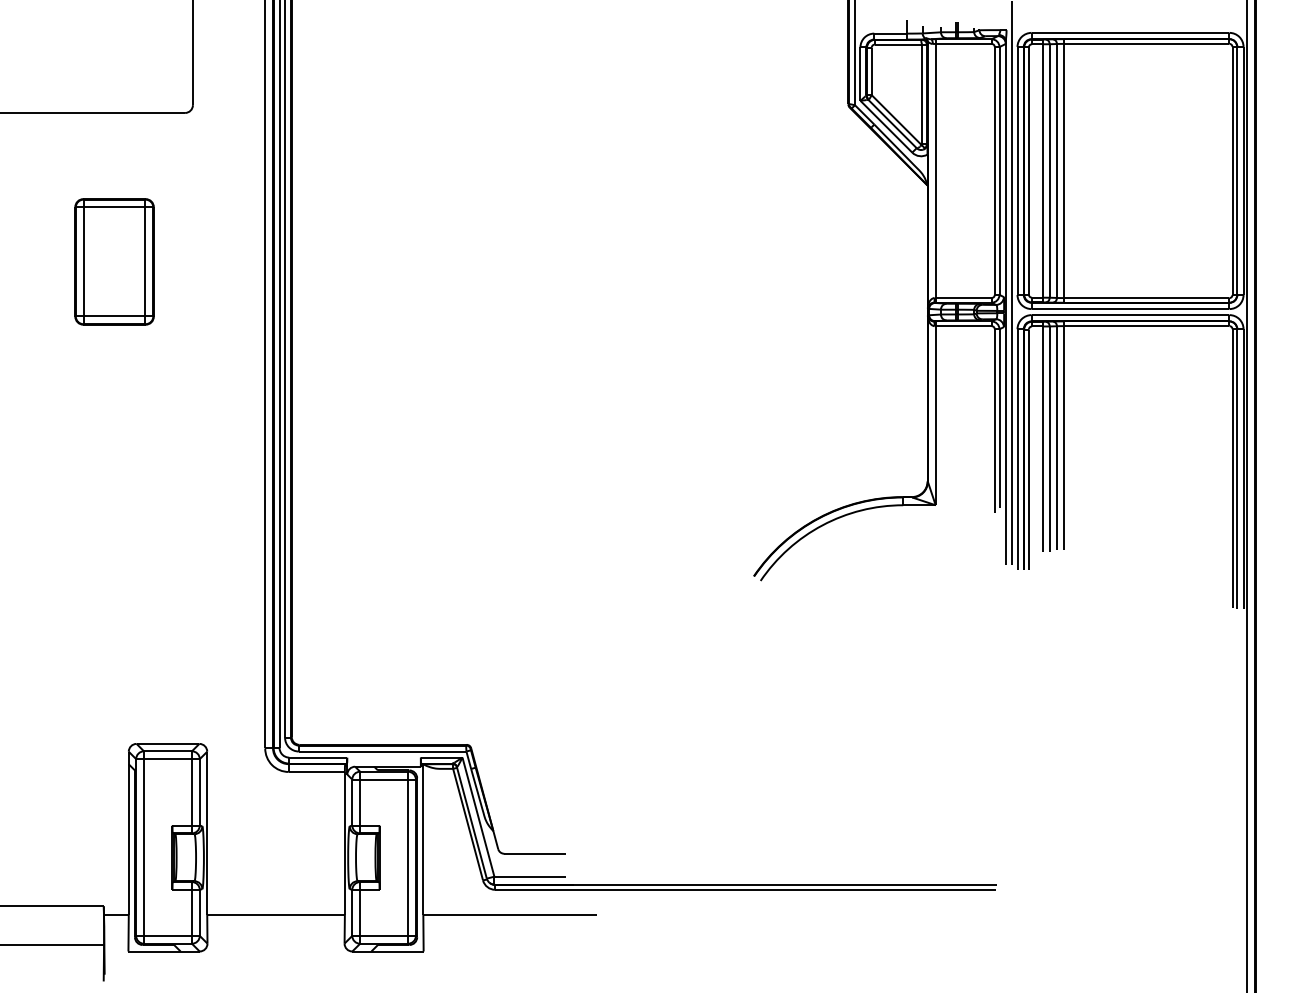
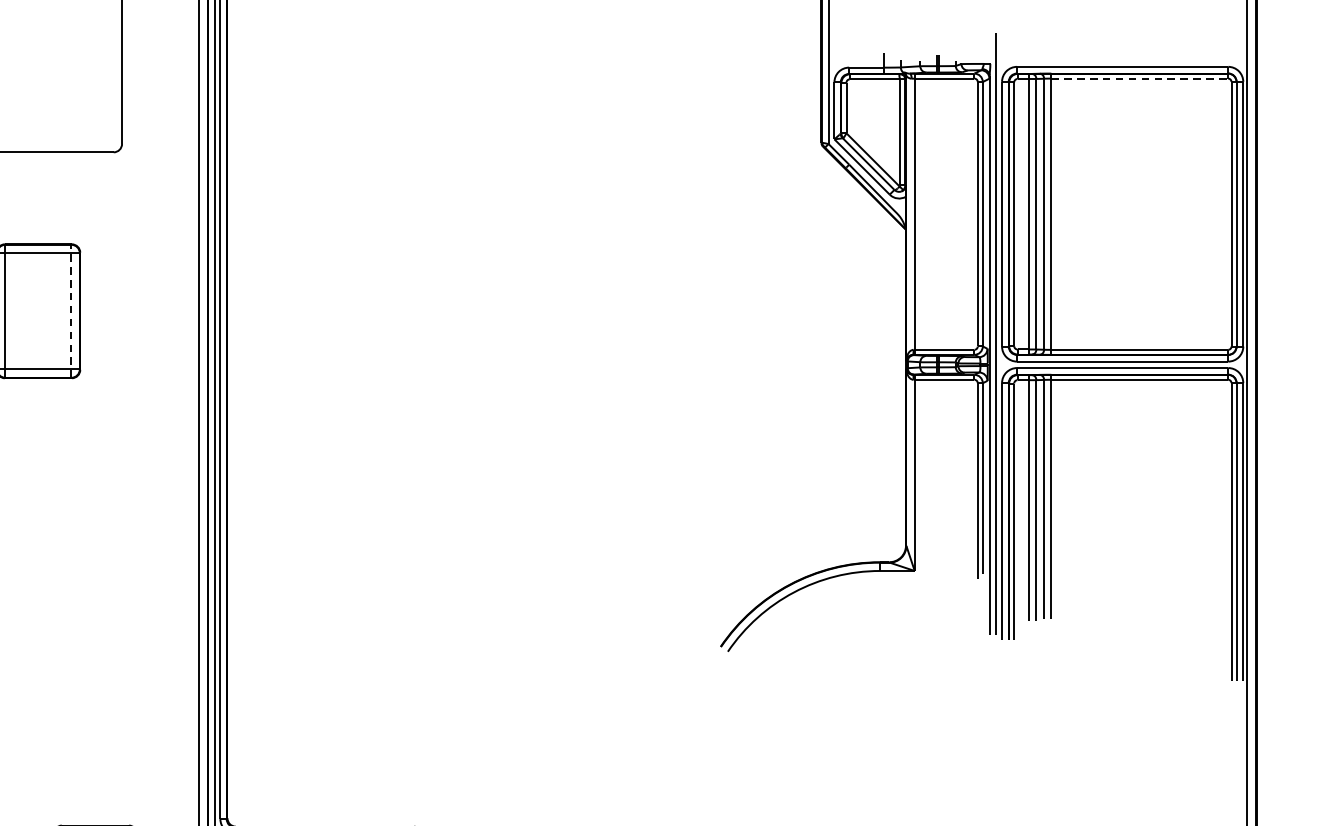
line: (1146, 43) -> (1139, 78), solid -> dashed
line: (145, 261) -> (71, 310), solid -> dashed

